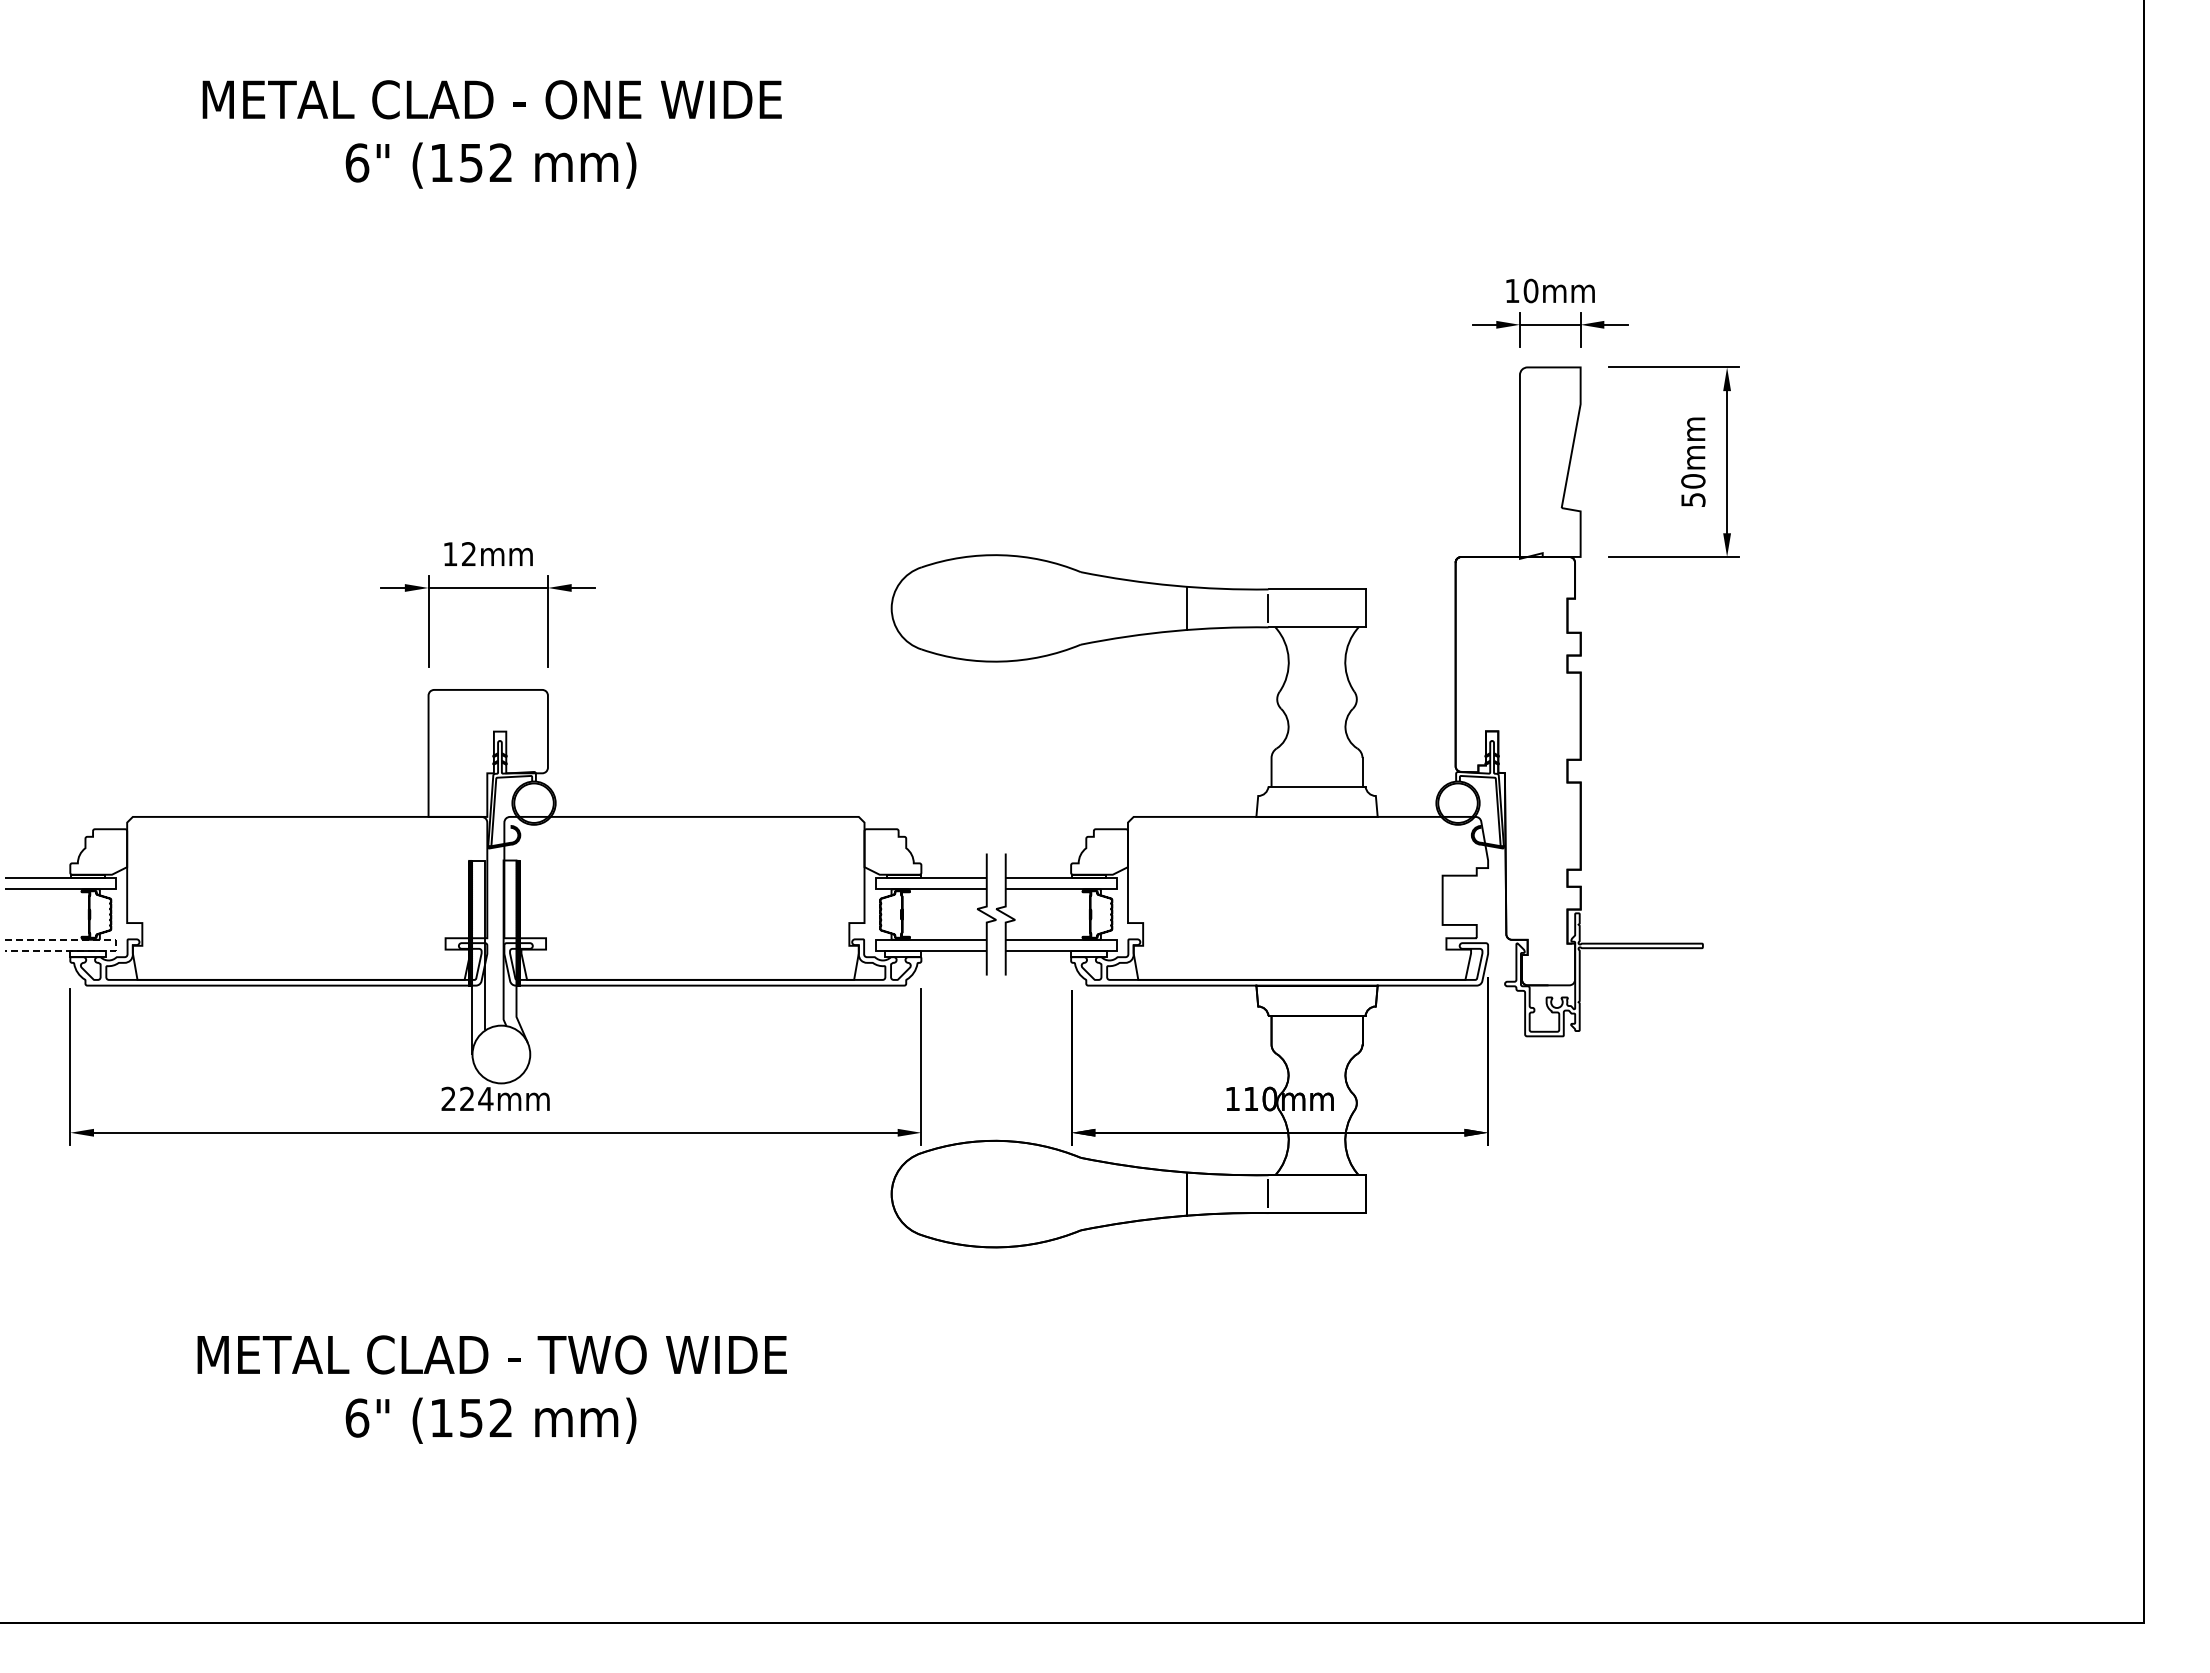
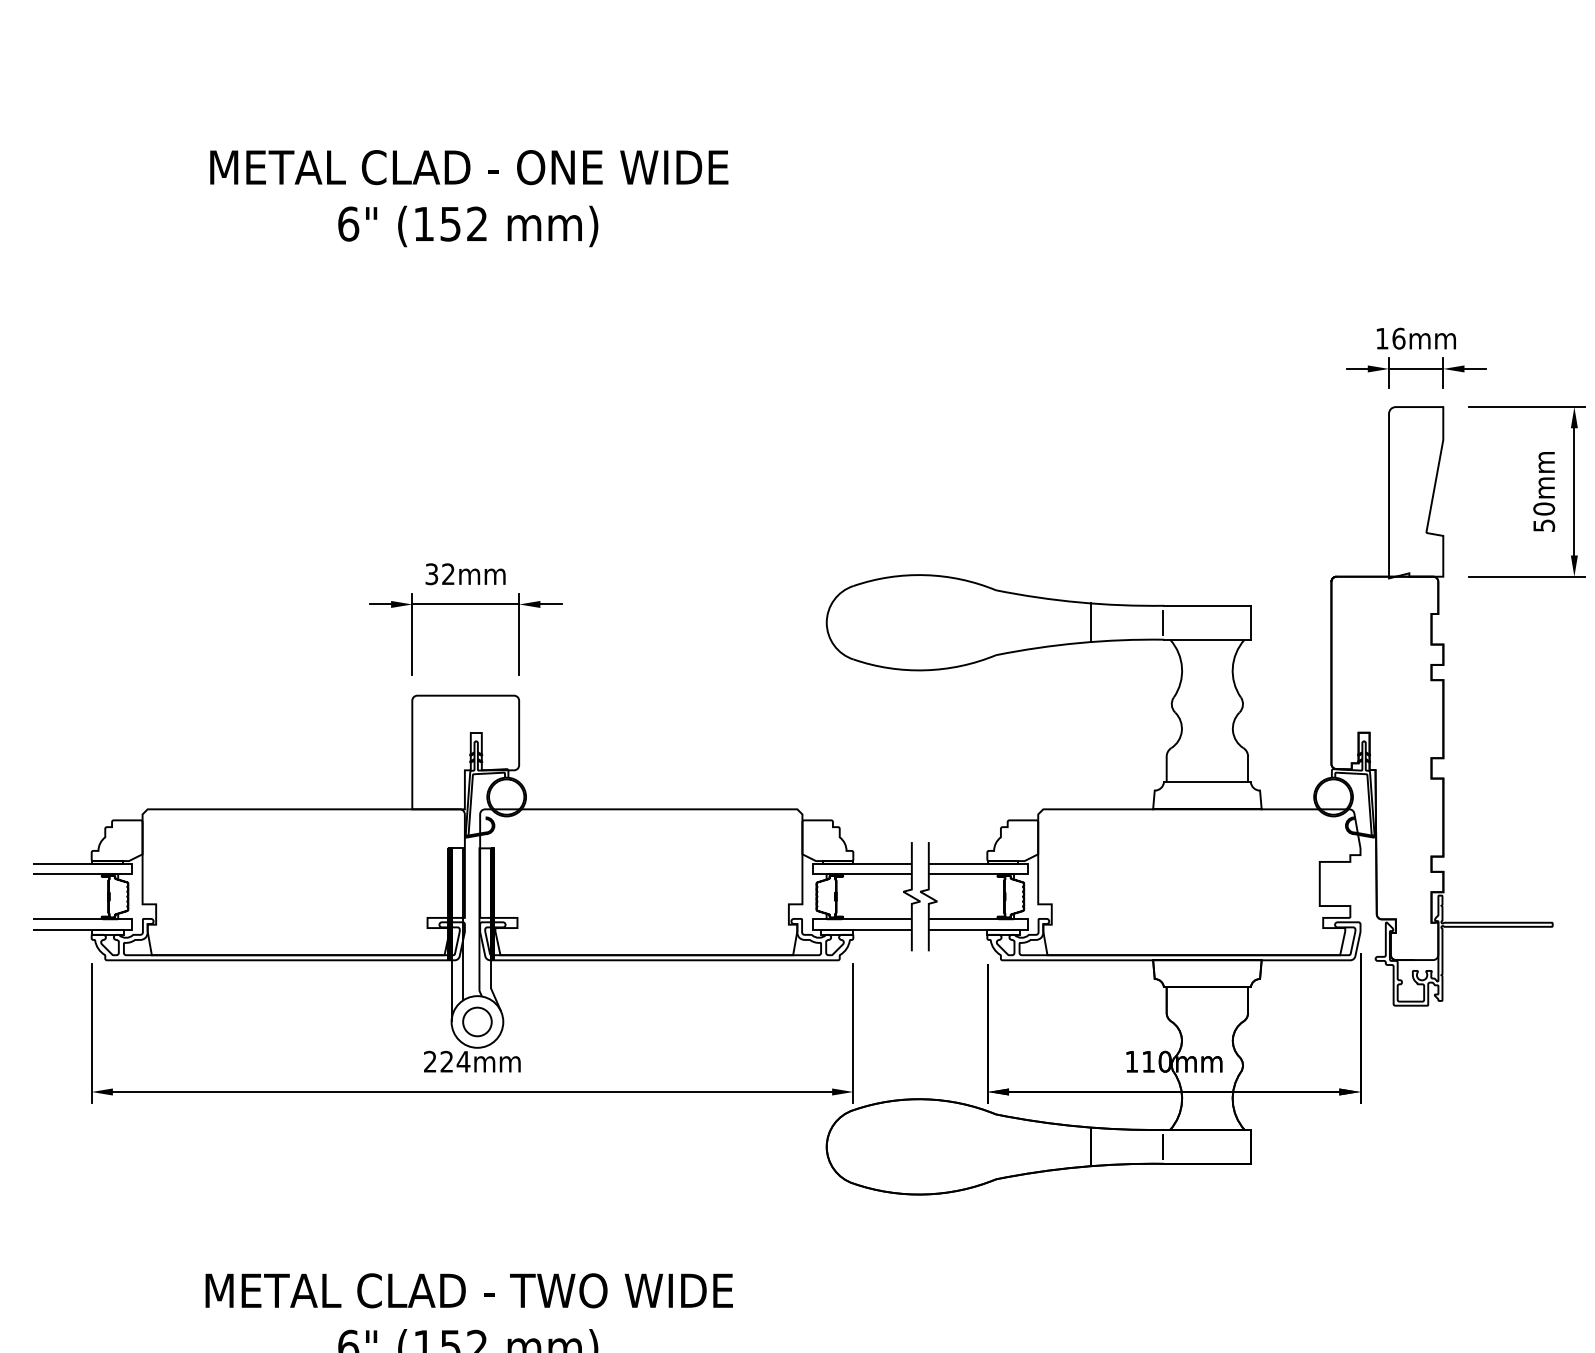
text: (1530, 290) -> (1398, 338), 10mm -> 16mm
text: (450, 554) -> (431, 574), 12mm -> 32mm
line: (115, 945) -> (132, 924), dashed -> solid
circle: (501, 1054) -> (477, 1021), added

